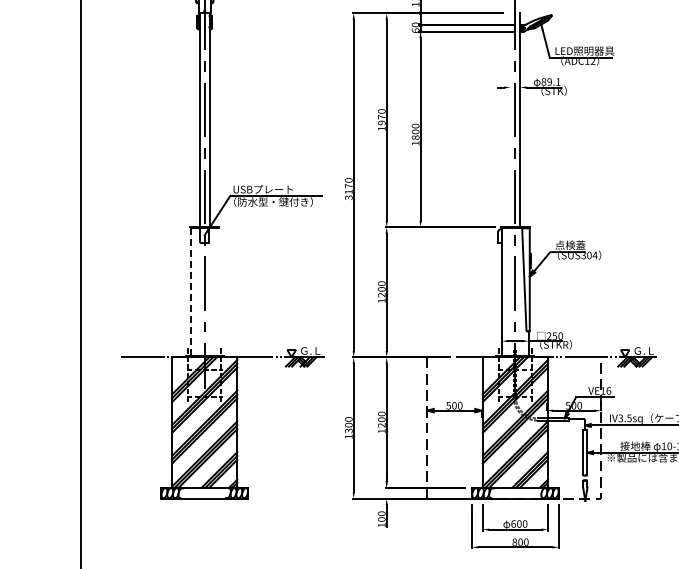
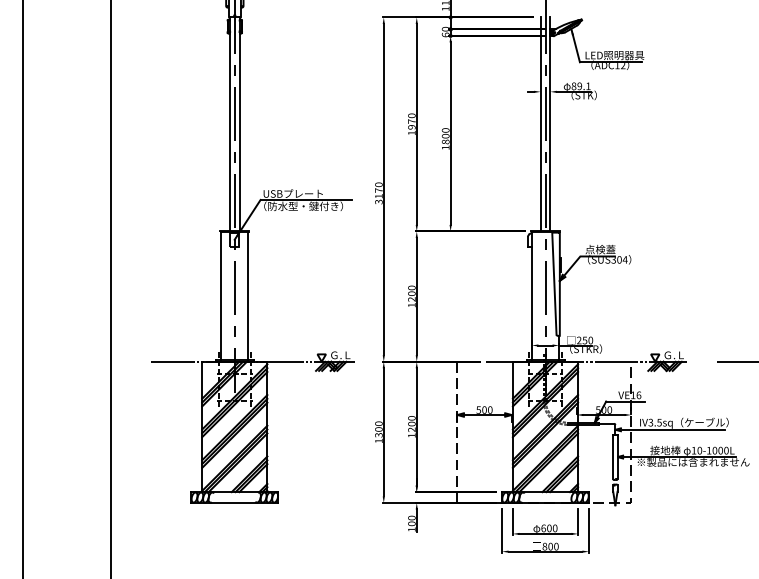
line: (510, 120) -> (540, 124), added
line: (191, 292) -> (221, 296), dashed -> solid
line: (218, 292) -> (248, 296), added

